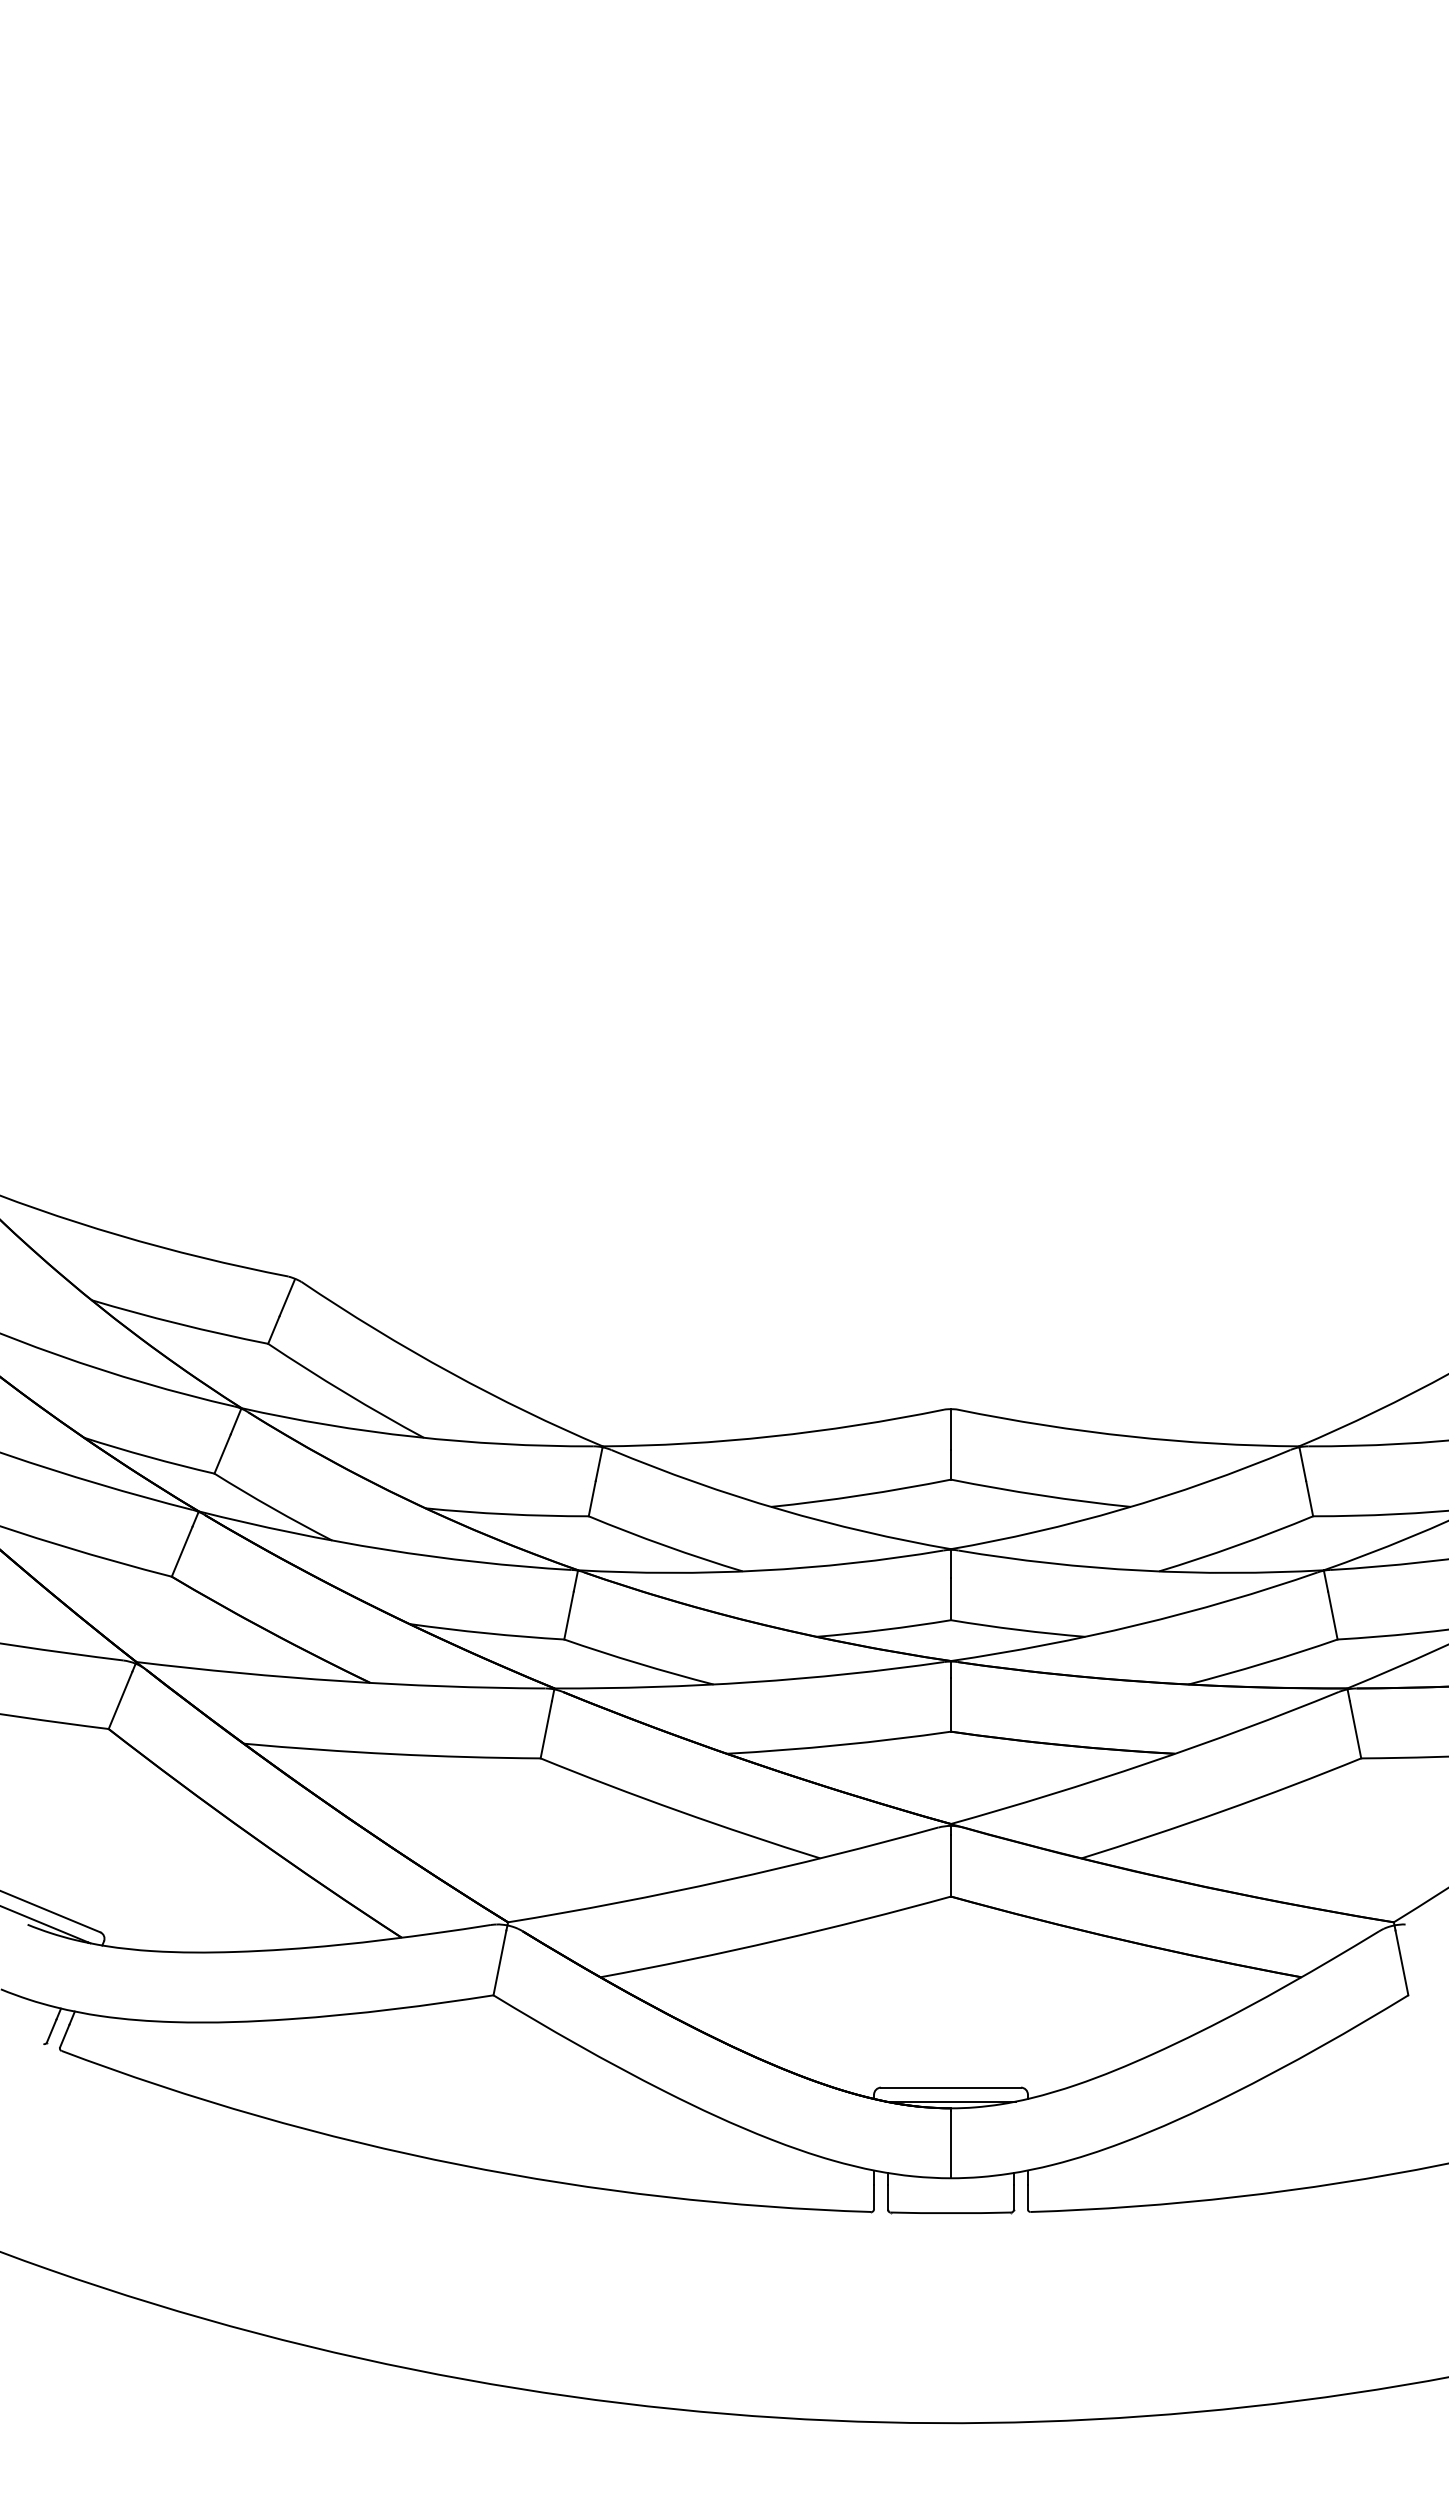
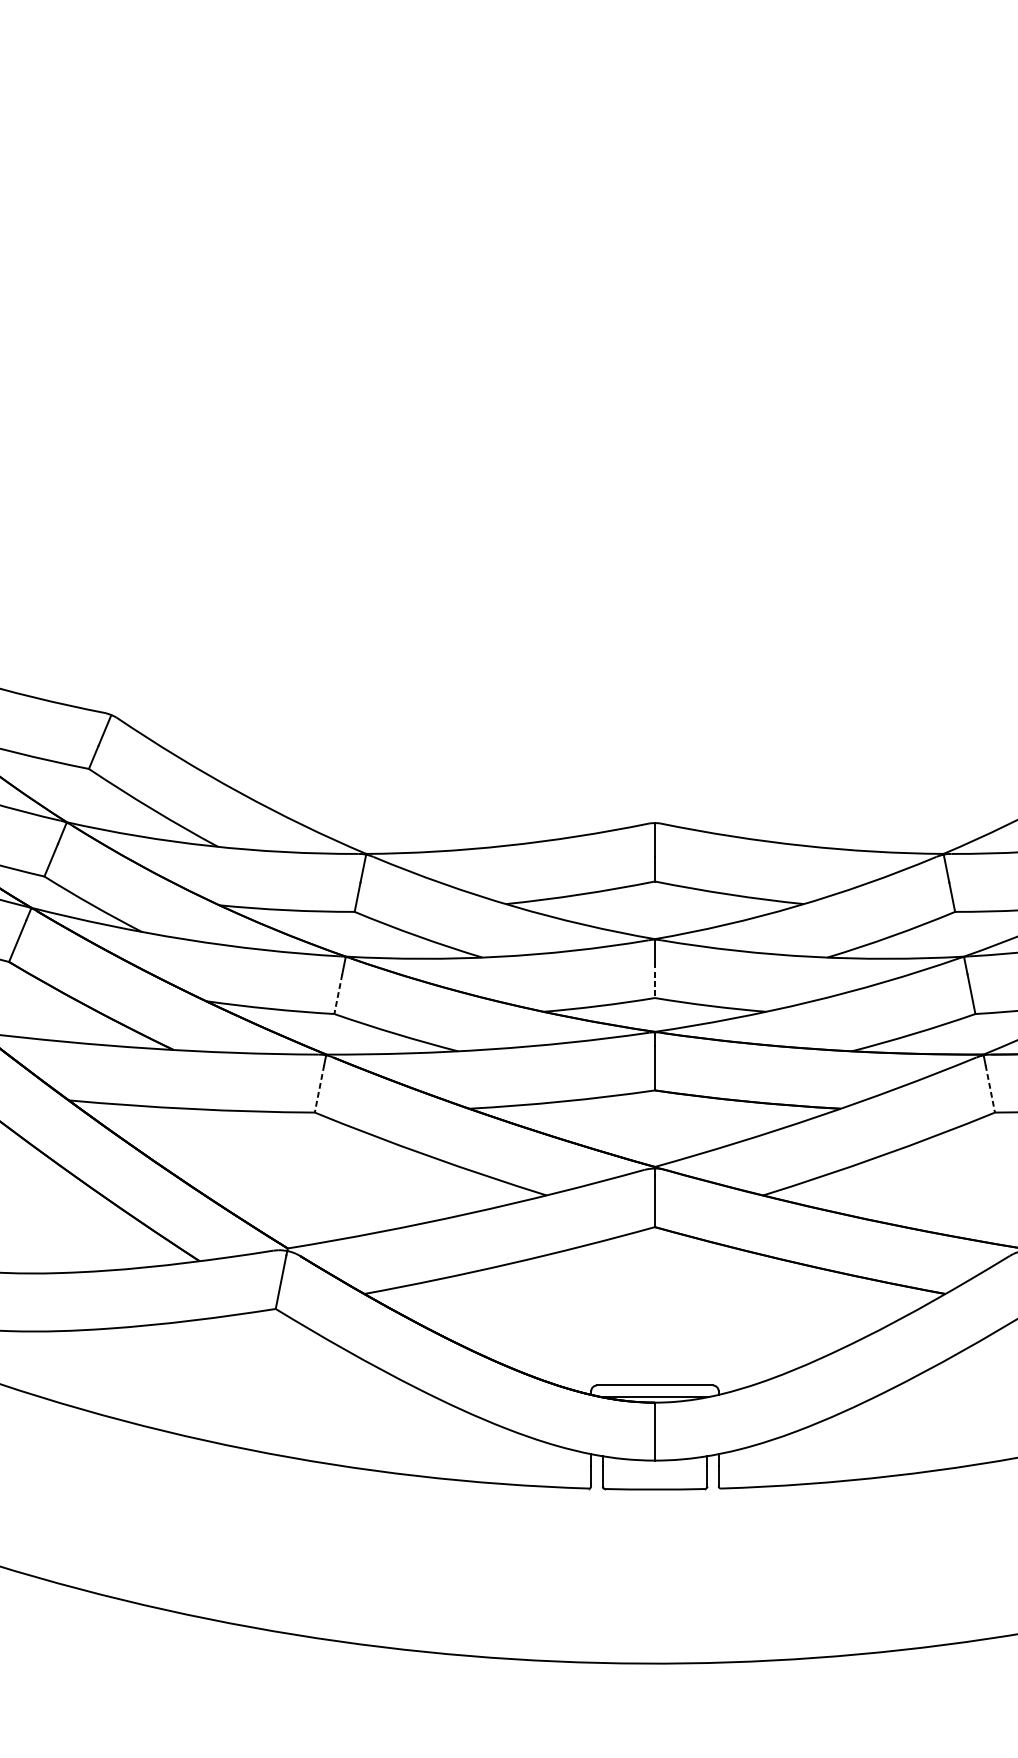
line: (951, 1599) -> (655, 980), solid -> dashed
line: (568, 1616) -> (337, 994), solid -> dashed
line: (546, 1730) -> (319, 1089), solid -> dashed
line: (1355, 1730) -> (990, 1089), solid -> dashed

